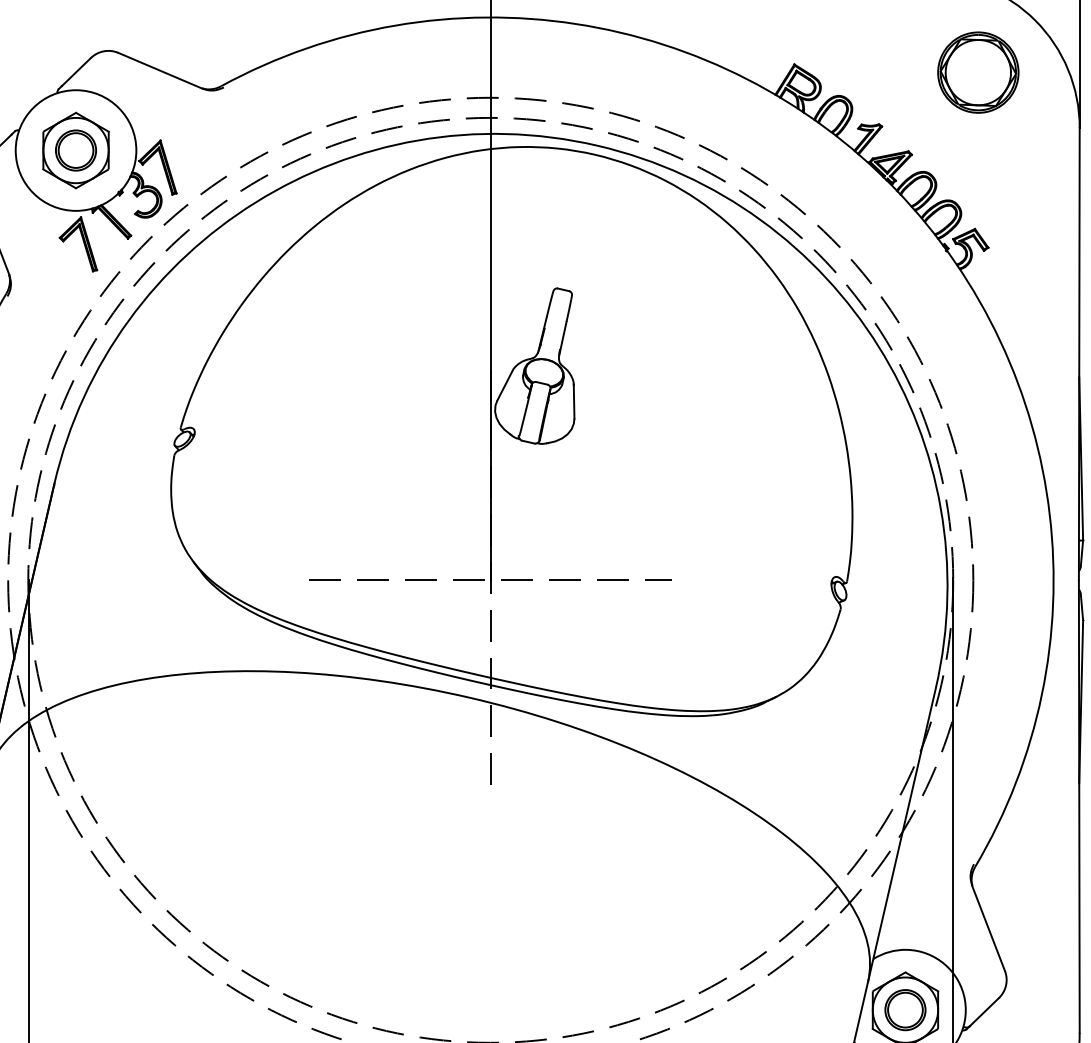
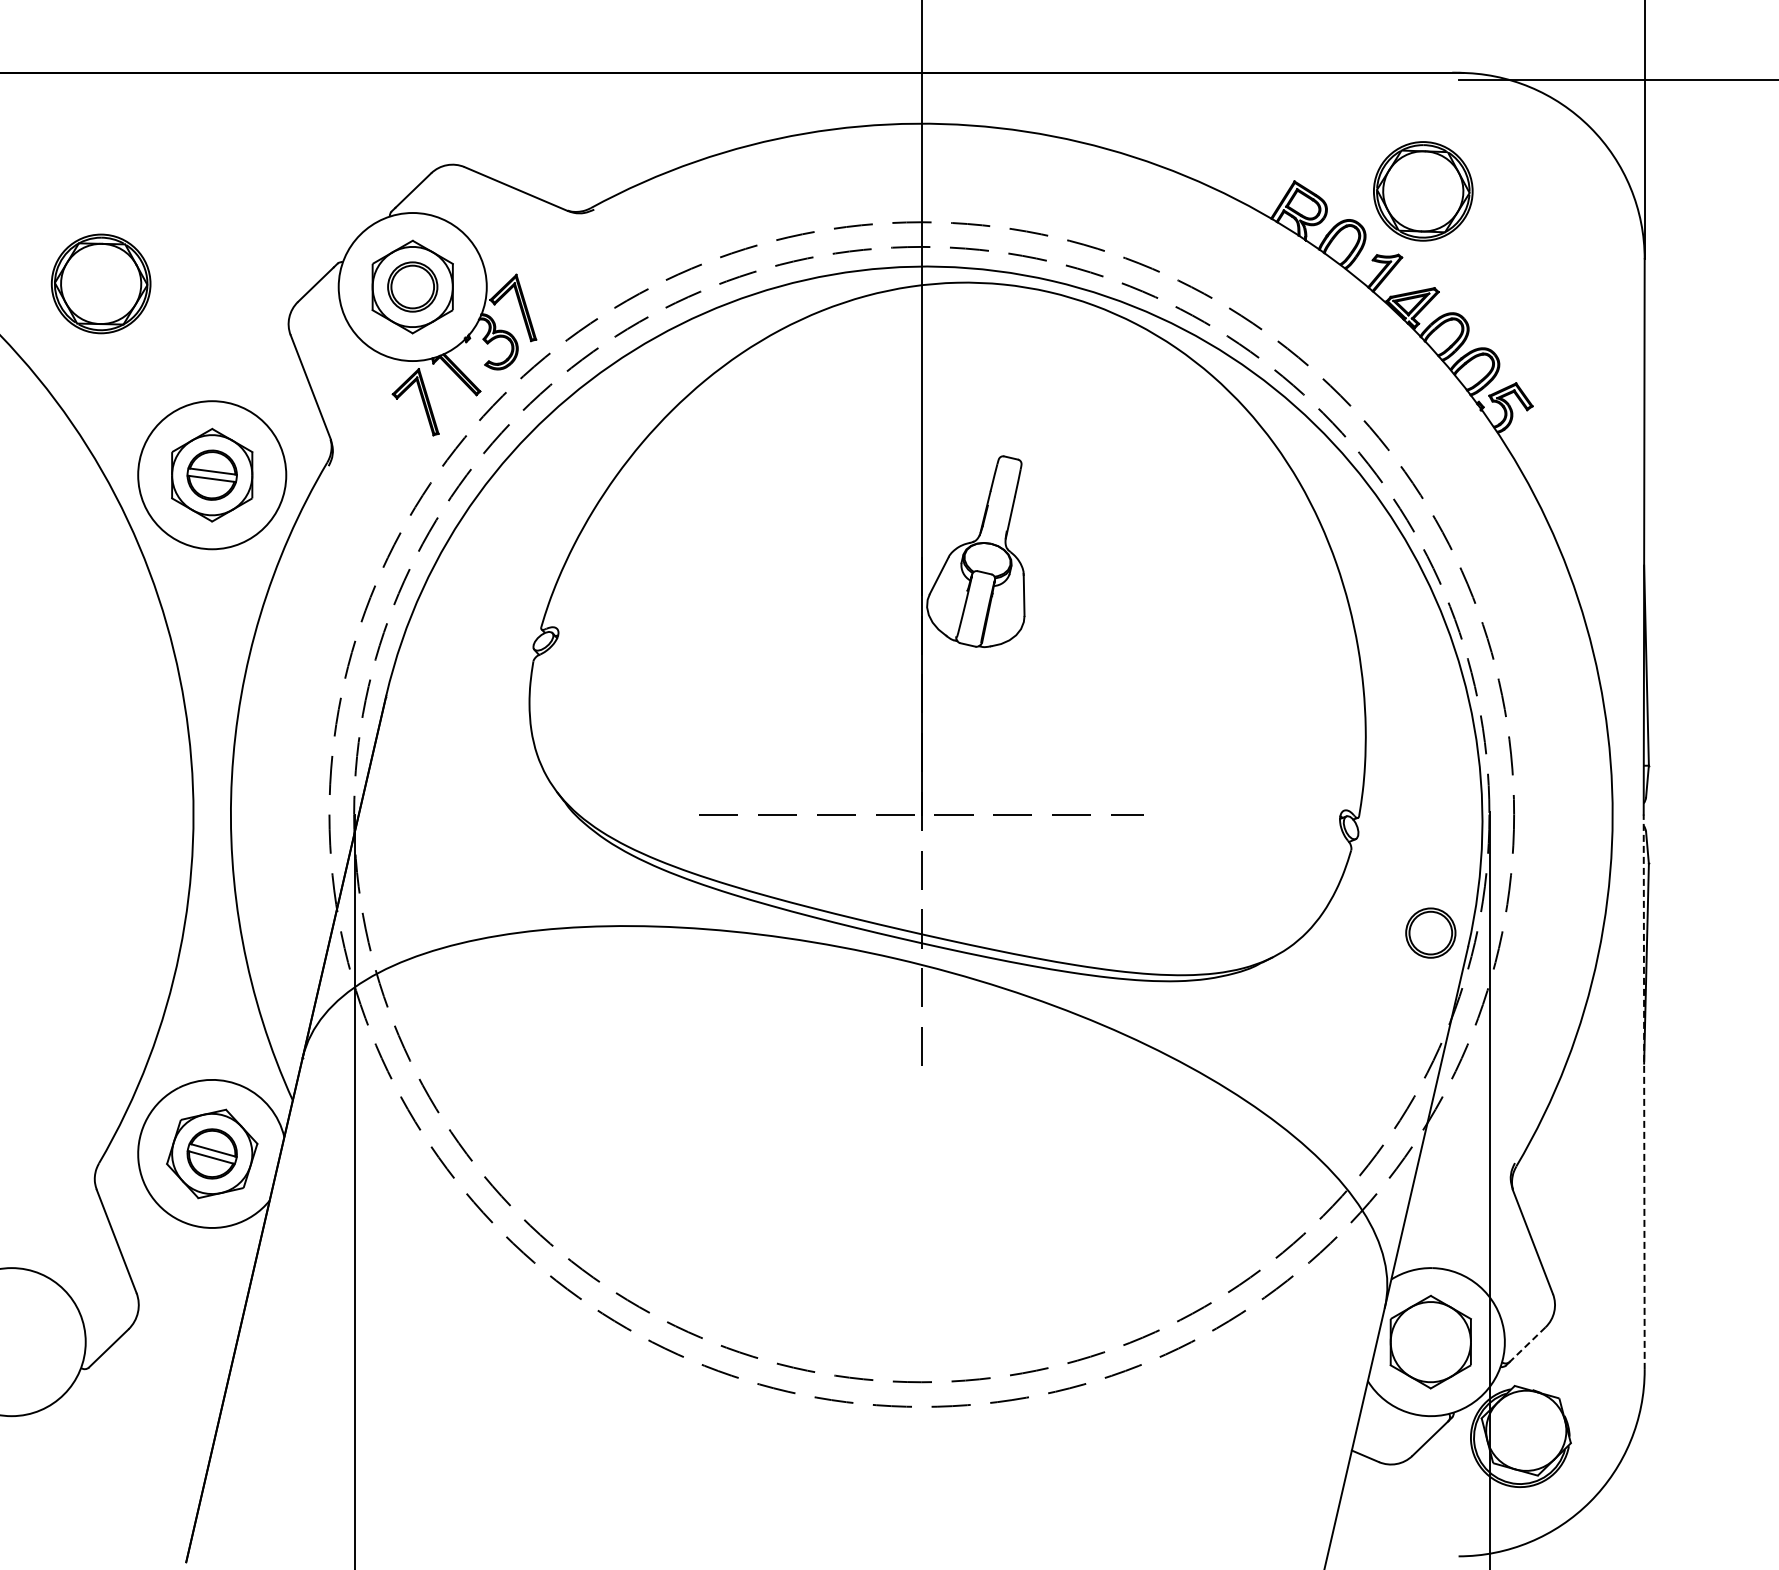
part: (978, 72) -> (1423, 191), moved
line: (1079, 806) -> (1644, 1092), solid -> dashed
part: (905, 1009) -> (1430, 932), moved
line: (984, 1012) -> (1527, 1344), solid -> dashed

